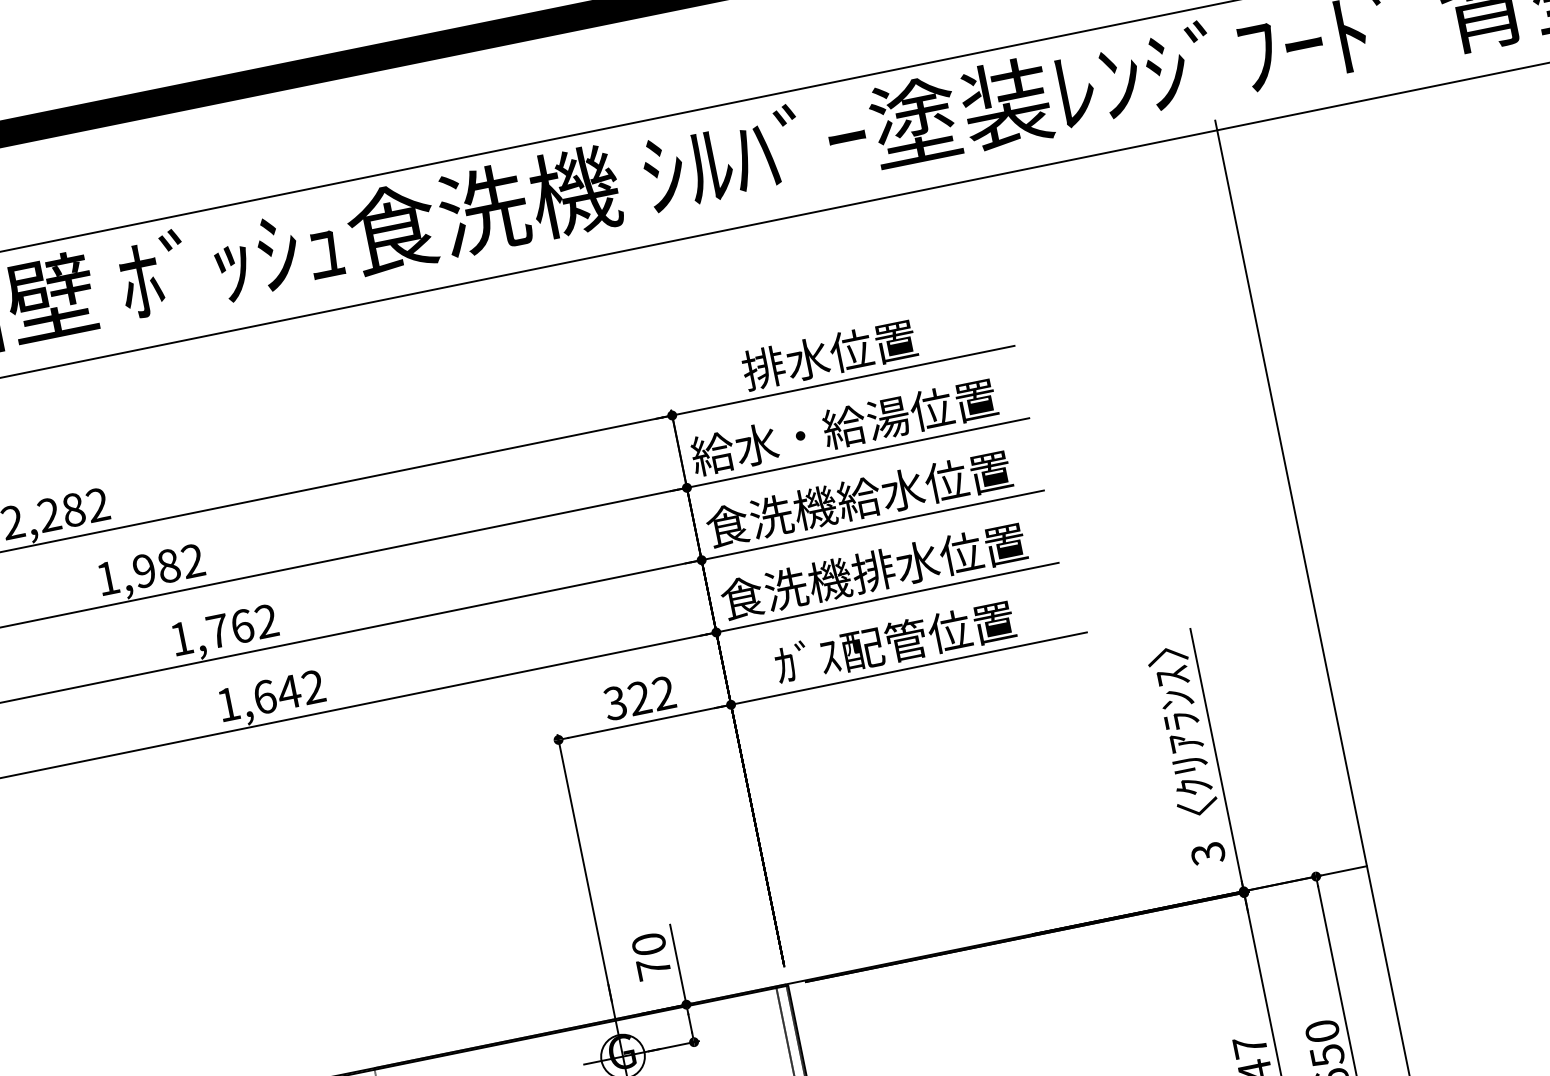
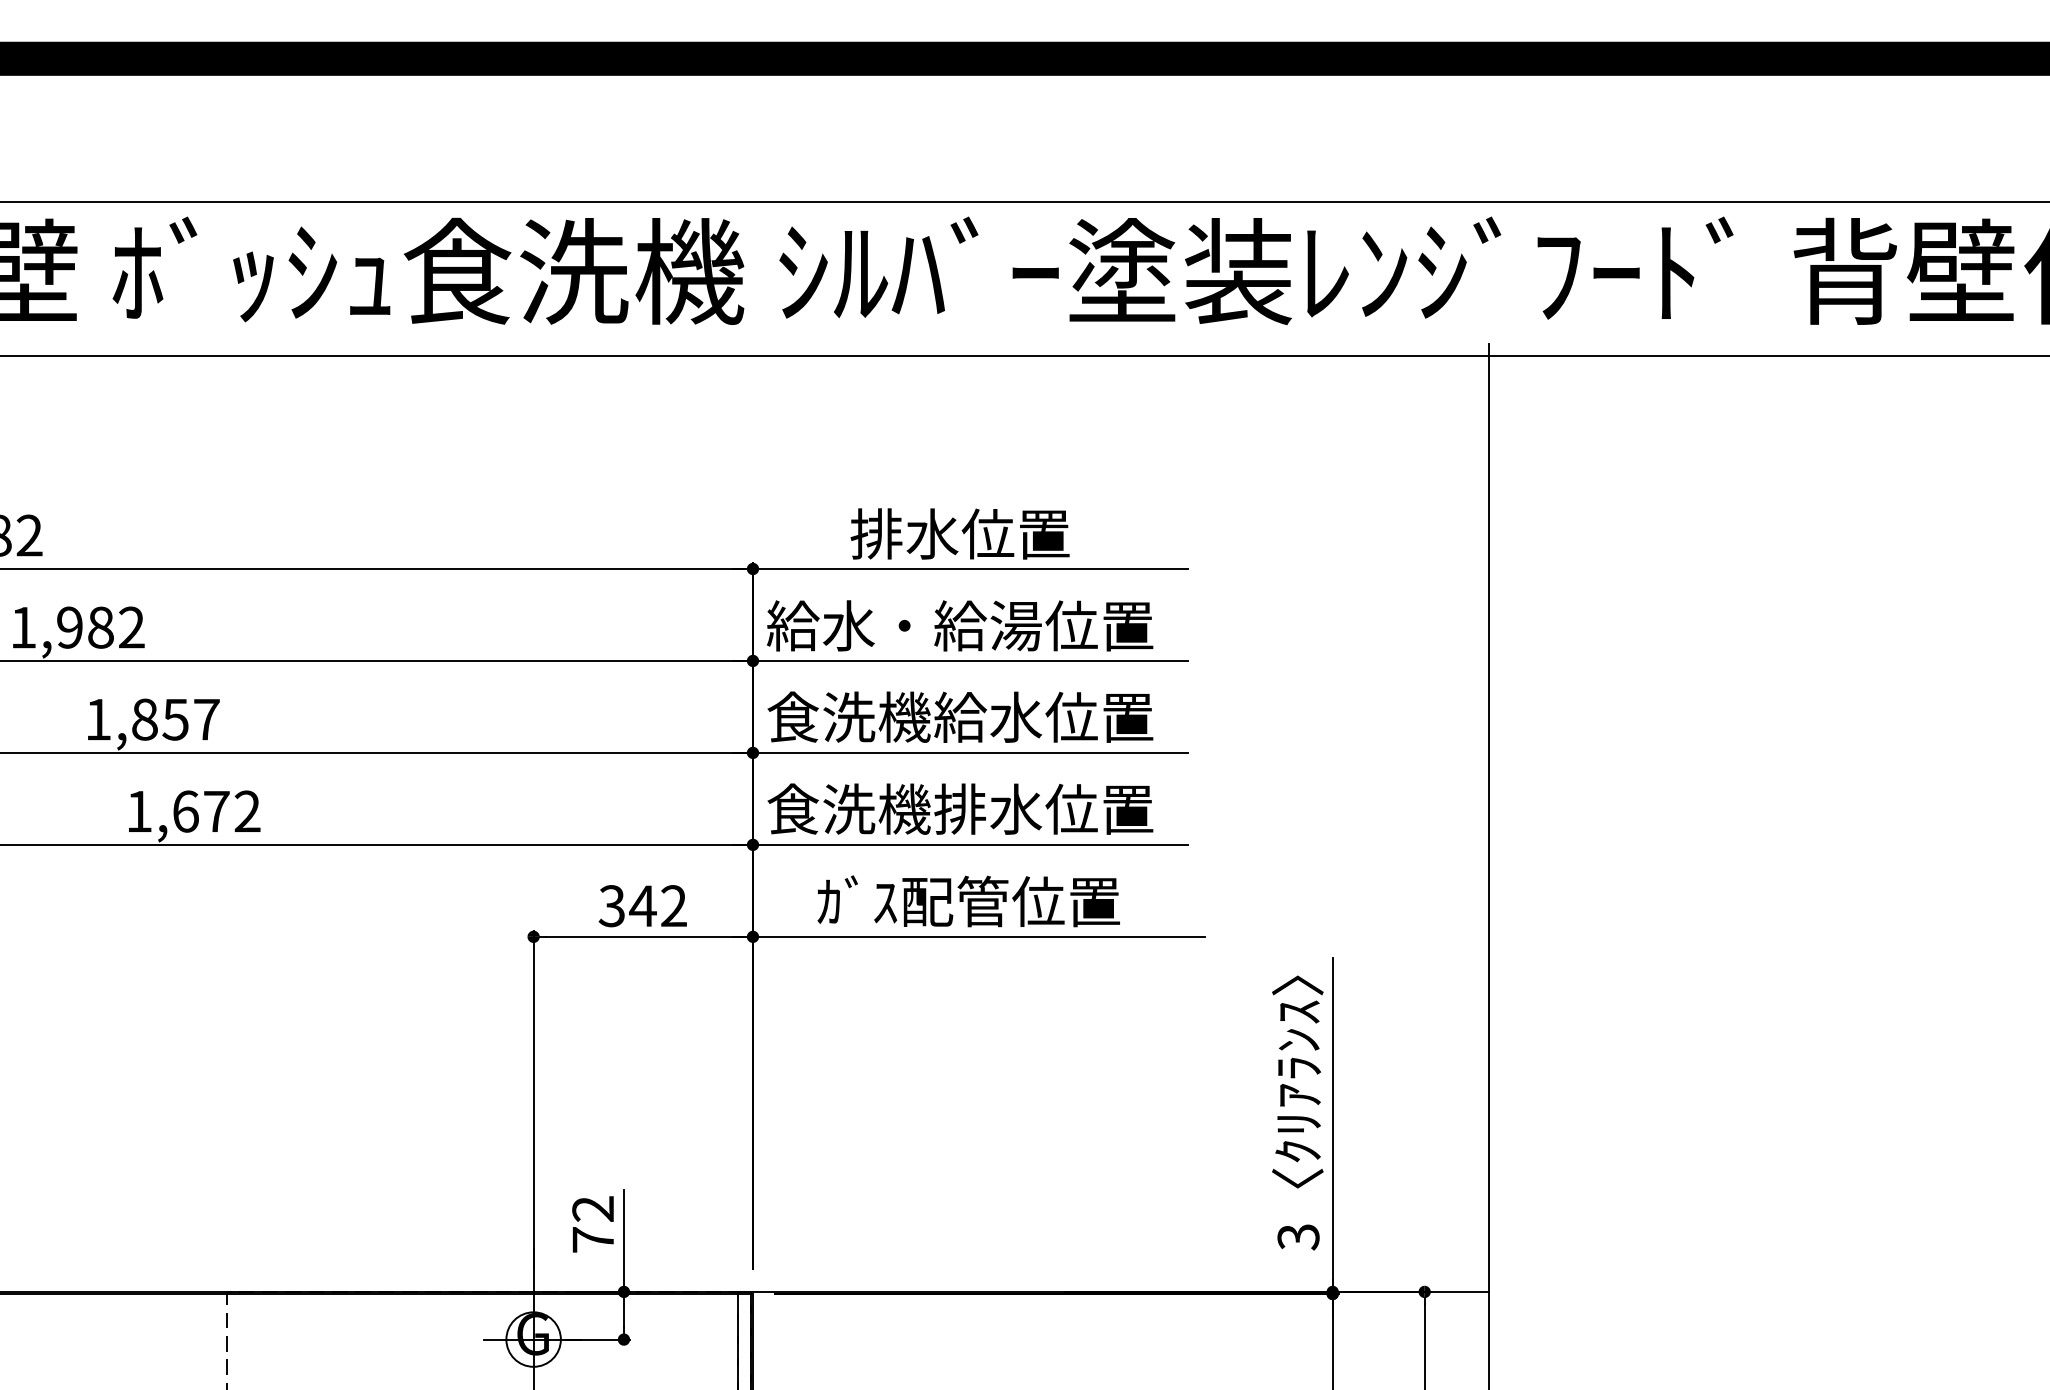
text: (242, 626) -> (175, 719), 1,762 -> 1,857
text: (289, 692) -> (216, 811), 1,642 -> 1,672
text: (639, 697) -> (642, 905), 322 -> 342
text: (649, 943) -> (593, 1208), 70 -> 72

